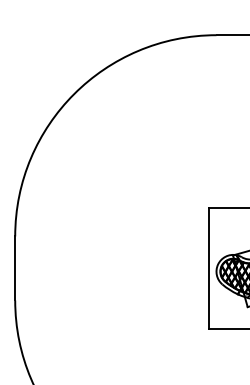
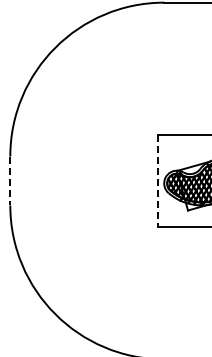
line: (15, 269) -> (10, 181), solid -> dashed
line: (209, 269) -> (158, 181), solid -> dashed

